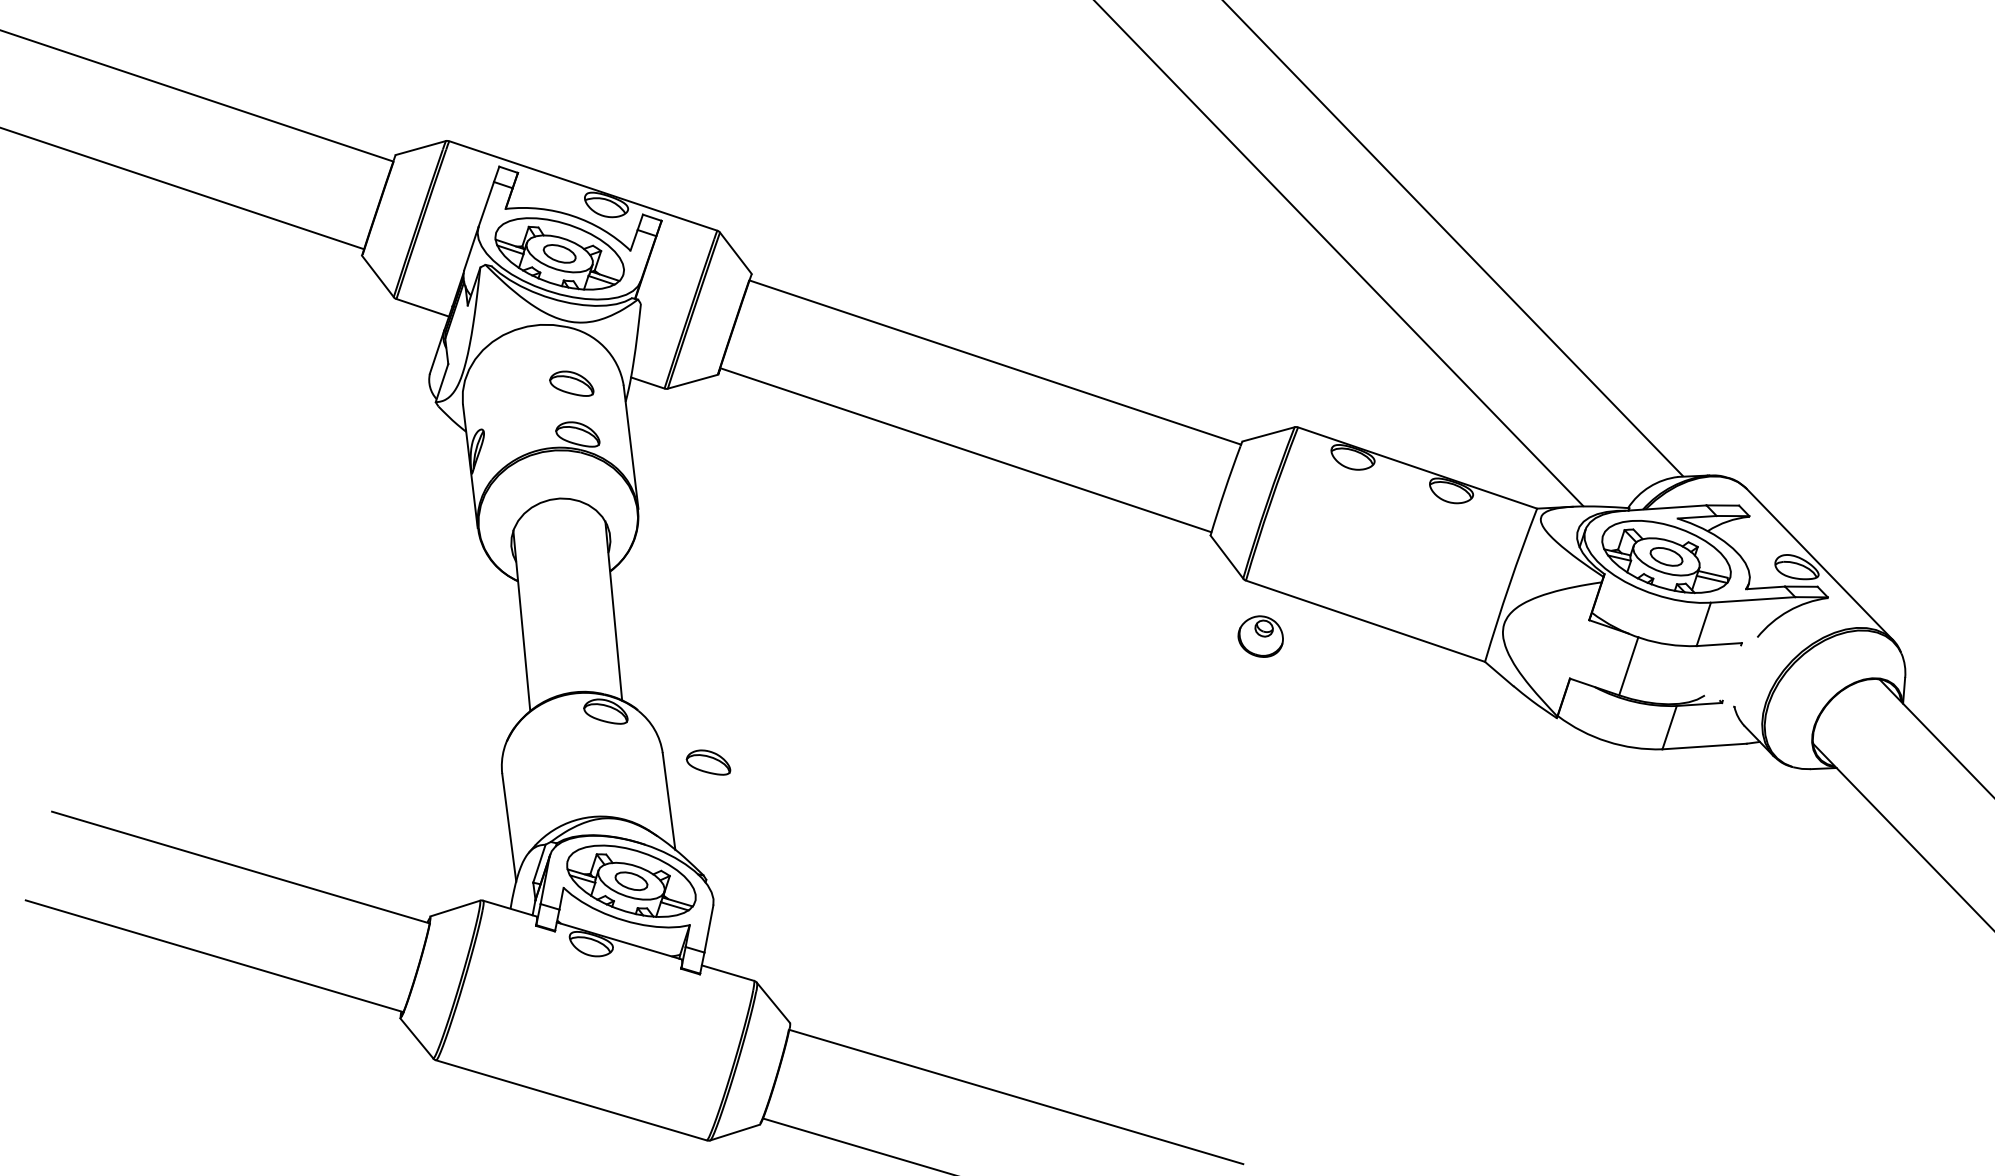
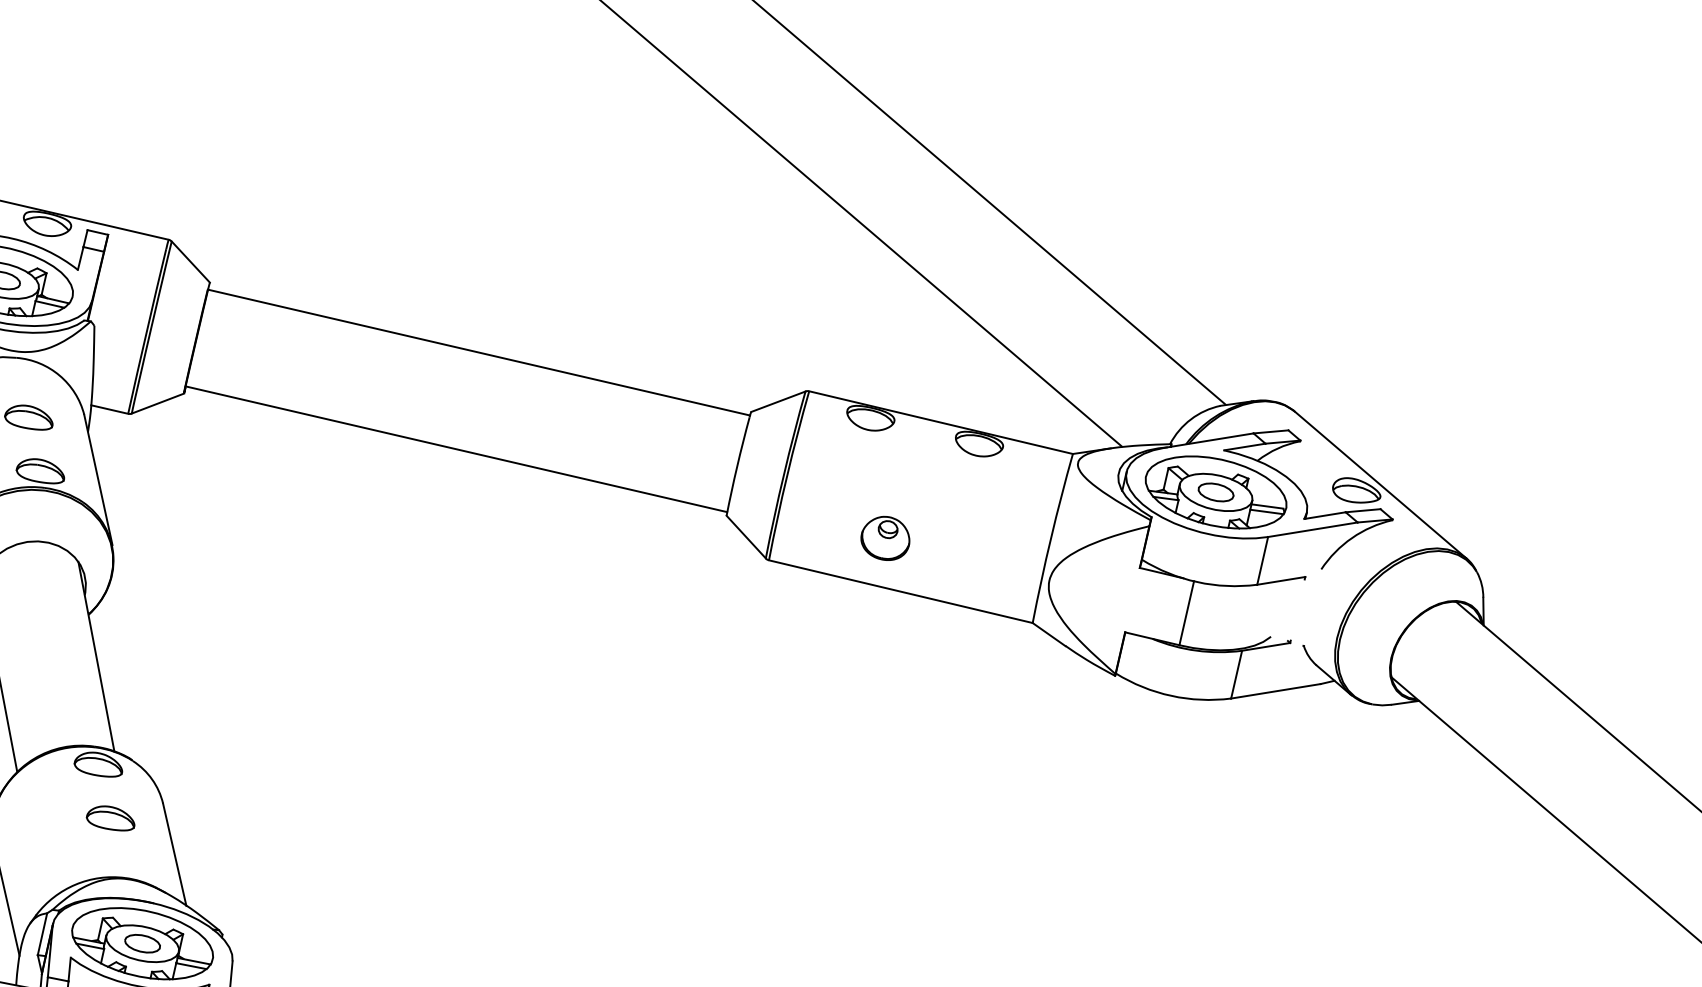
part: (1260, 636) -> (885, 538), moved
part: (708, 762) -> (110, 818), moved

